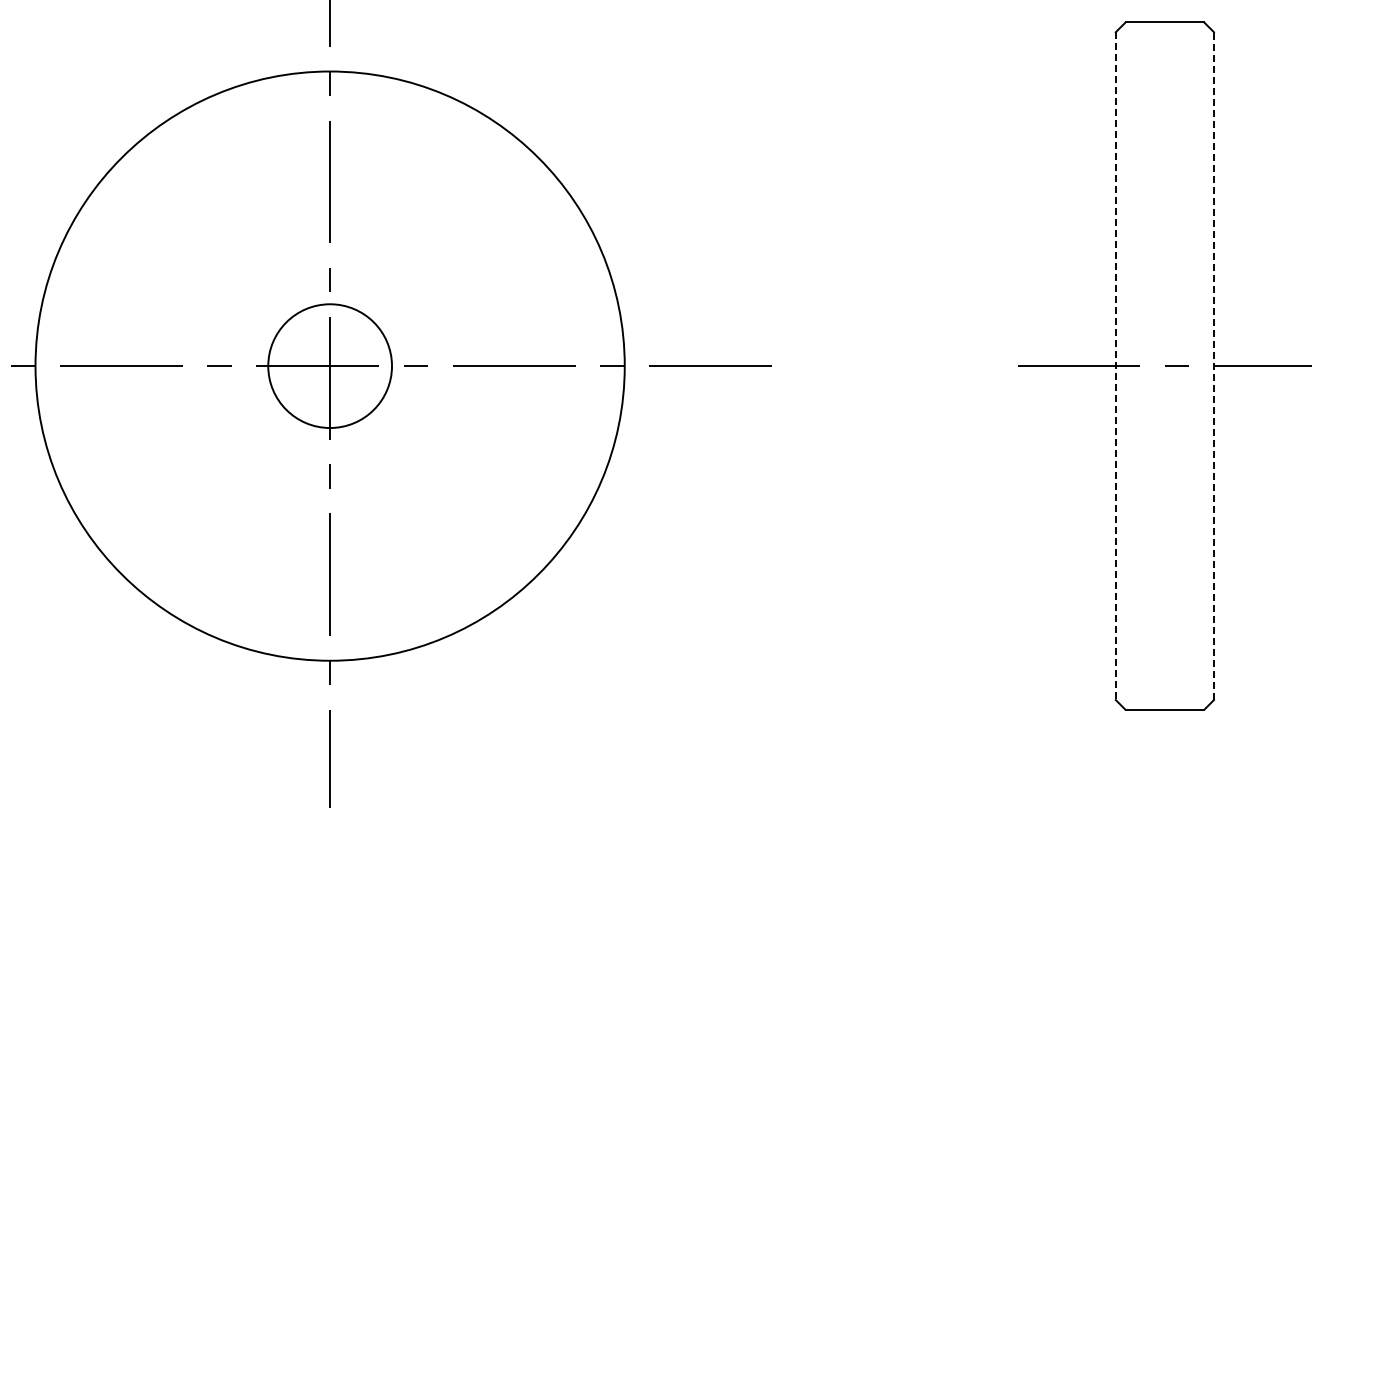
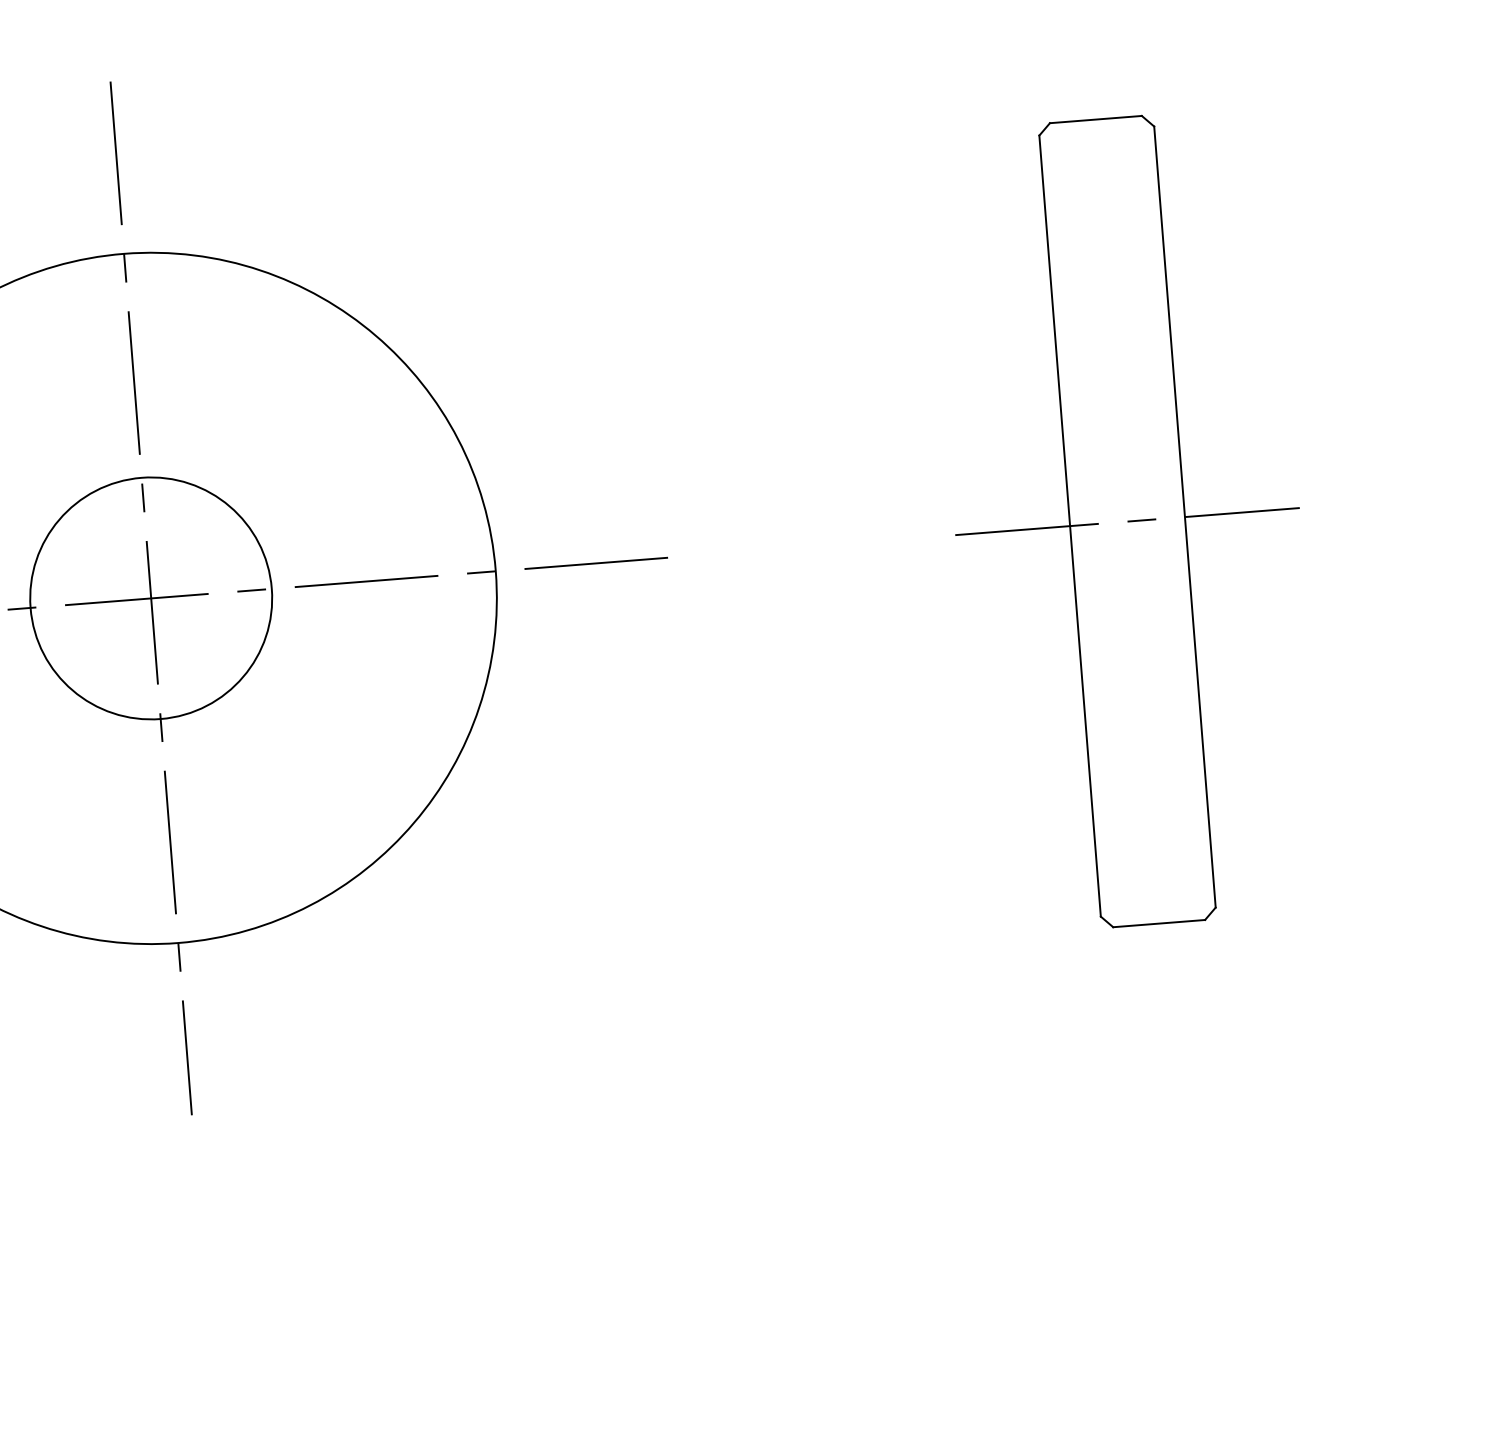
circle: (330, 366) -> (151, 598), size x1.67
line: (1115, 366) -> (1069, 526), dashed -> solid
line: (1214, 366) -> (1185, 517), dashed -> solid

